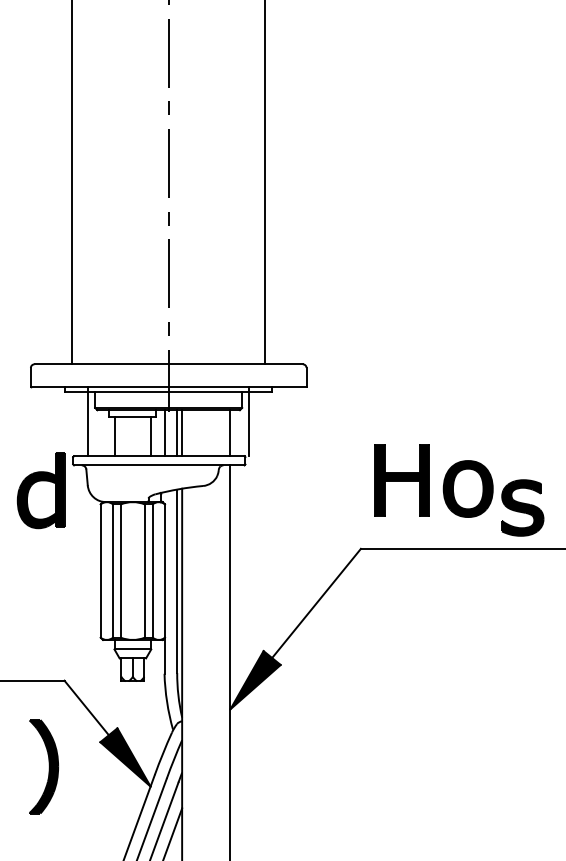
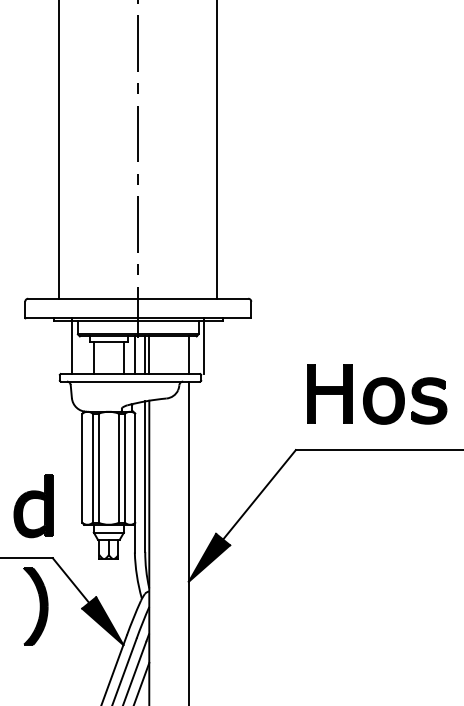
part: (40, 490) -> (33, 506), moved
part: (522, 507) -> (429, 400), moved
part: (44, 766) -> (36, 606), moved

